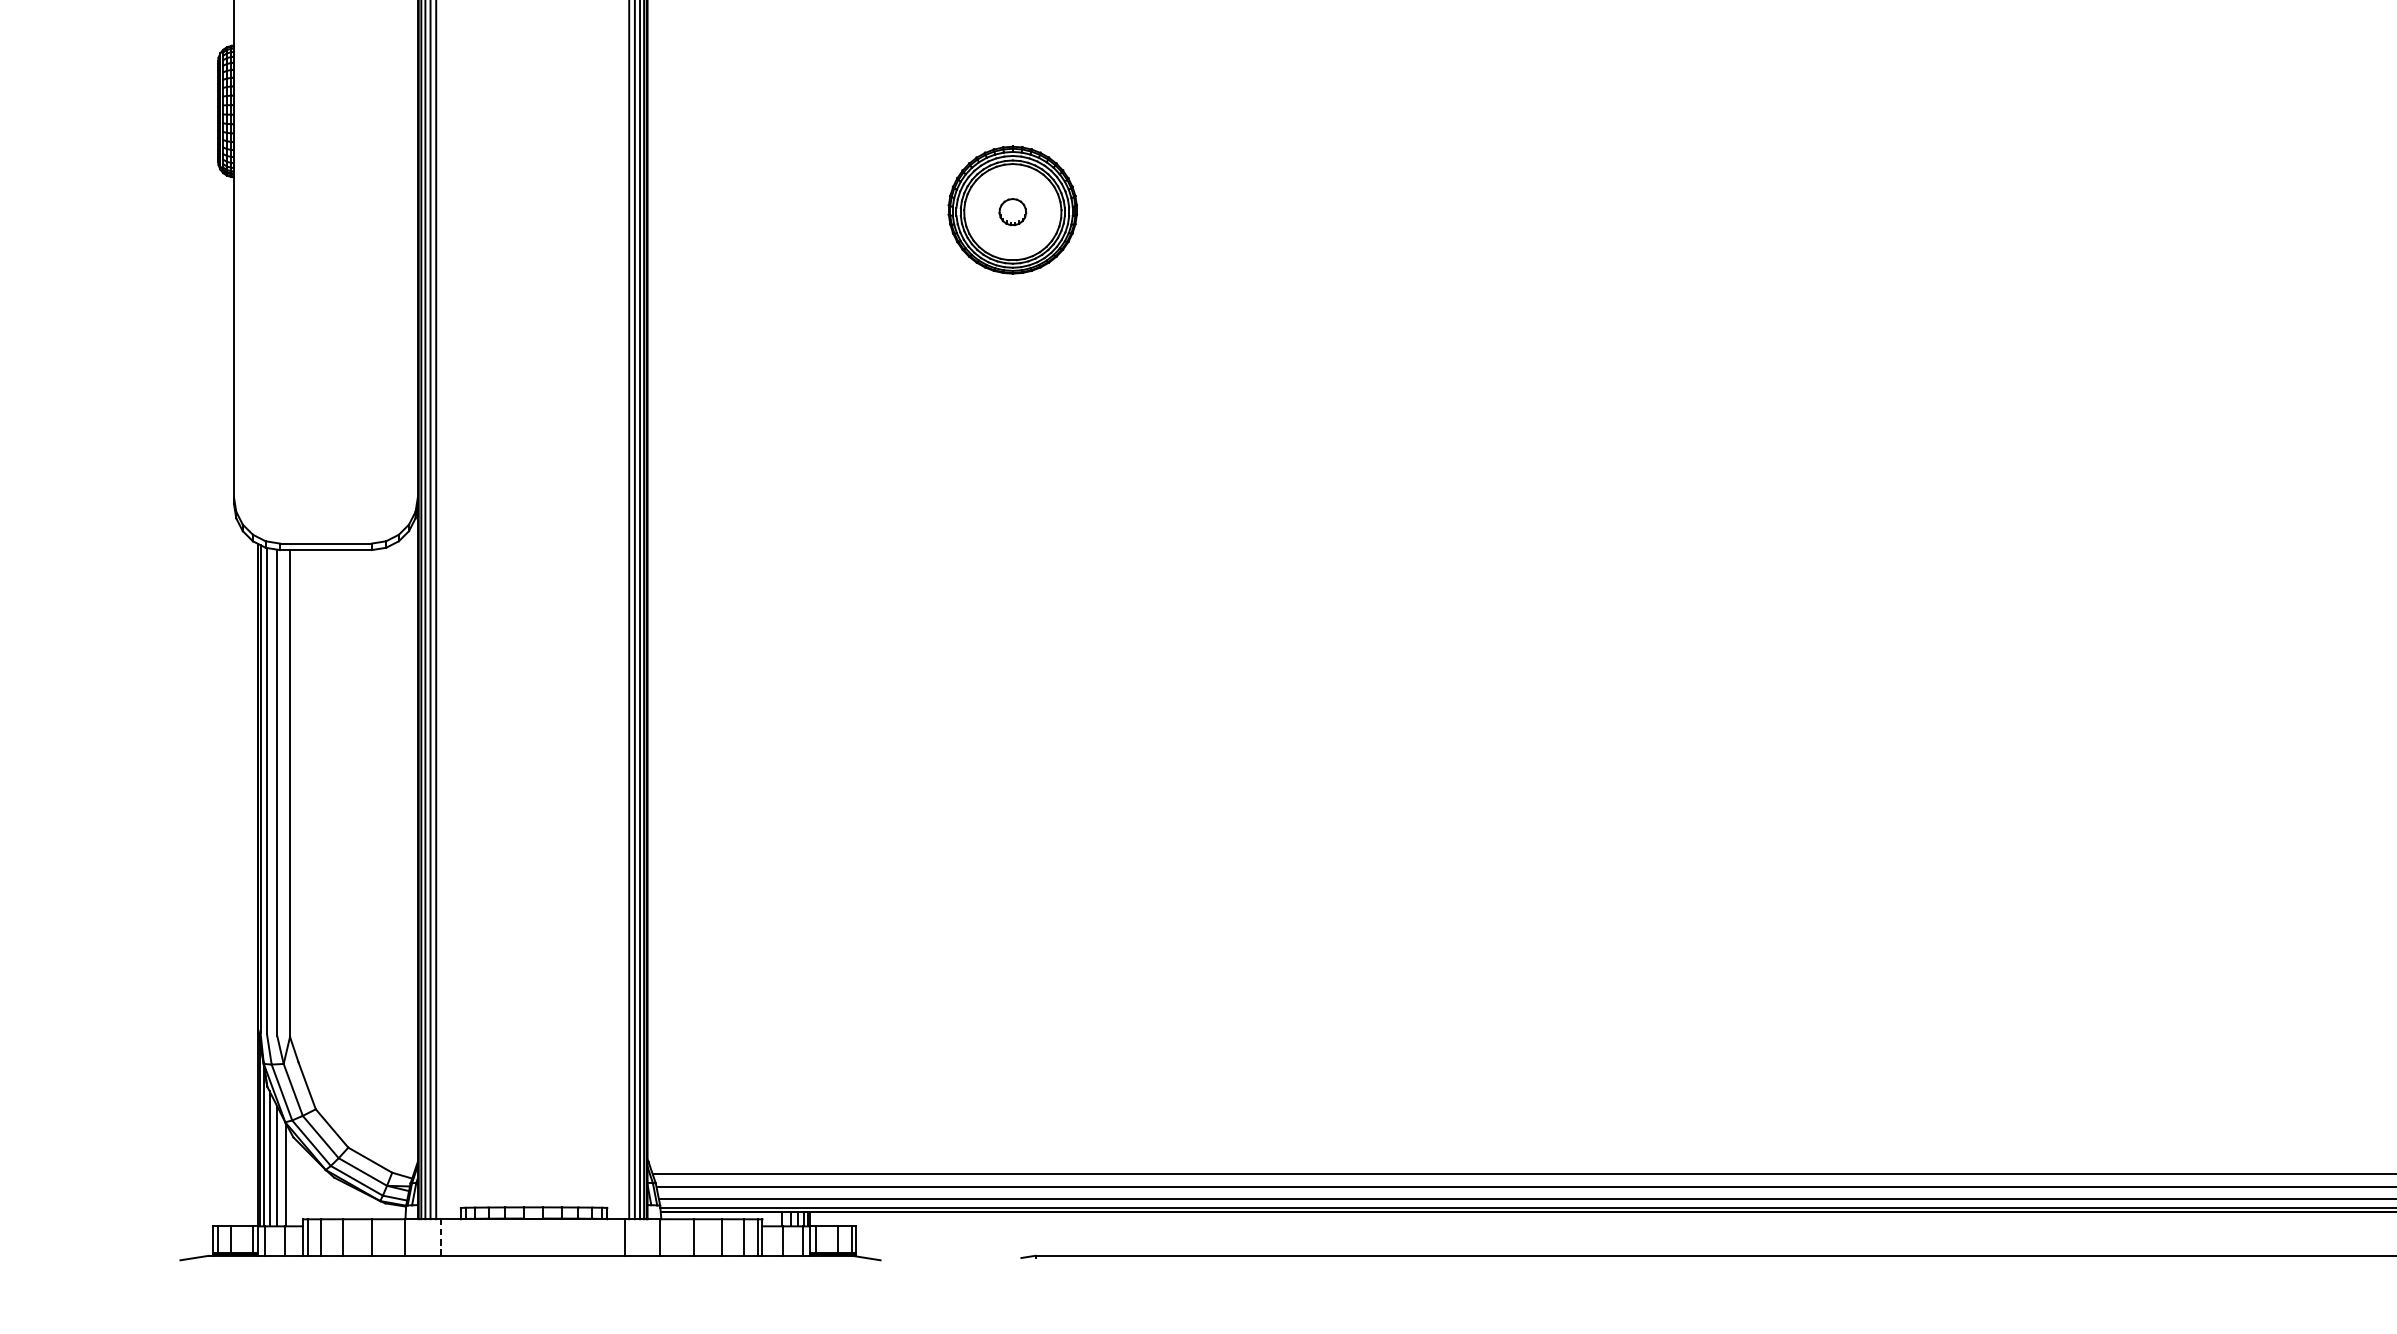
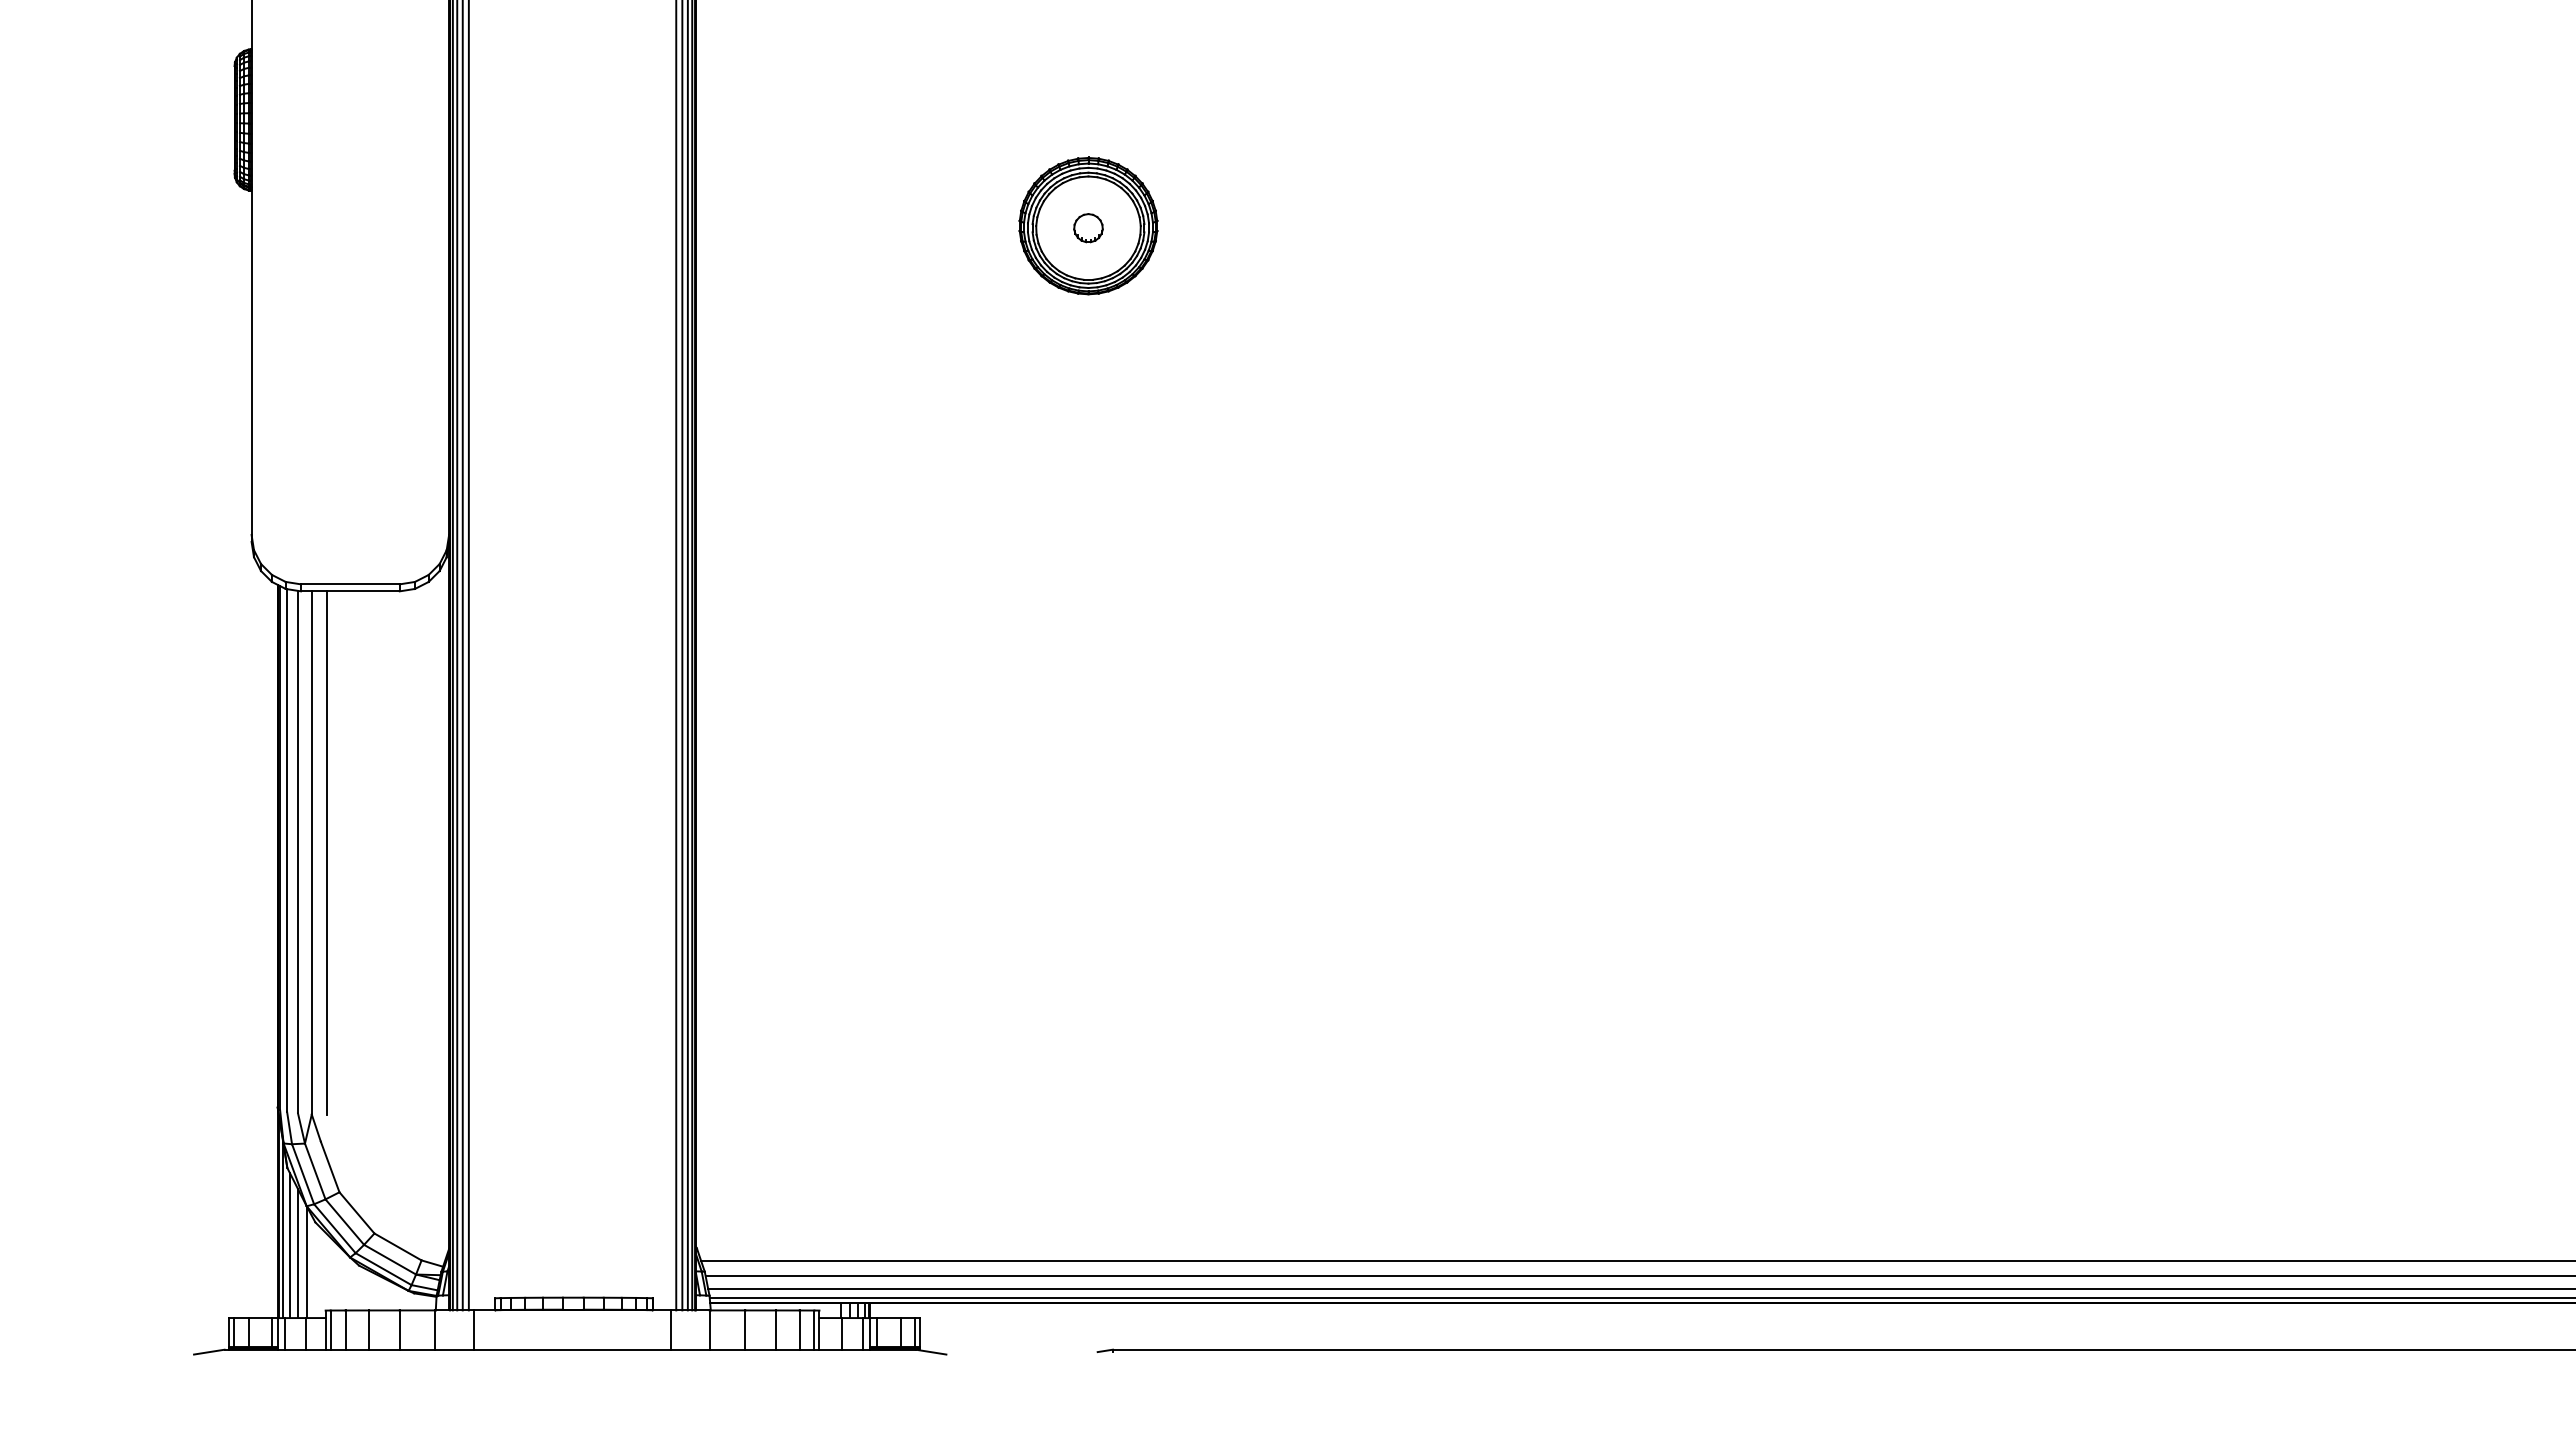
line: (304, 793) -> (327, 852), added
line: (440, 1237) -> (473, 1330), dashed -> solid

